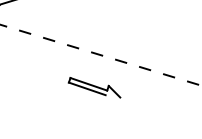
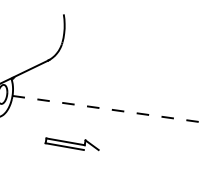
part: (94, 87) -> (71, 144), moved

